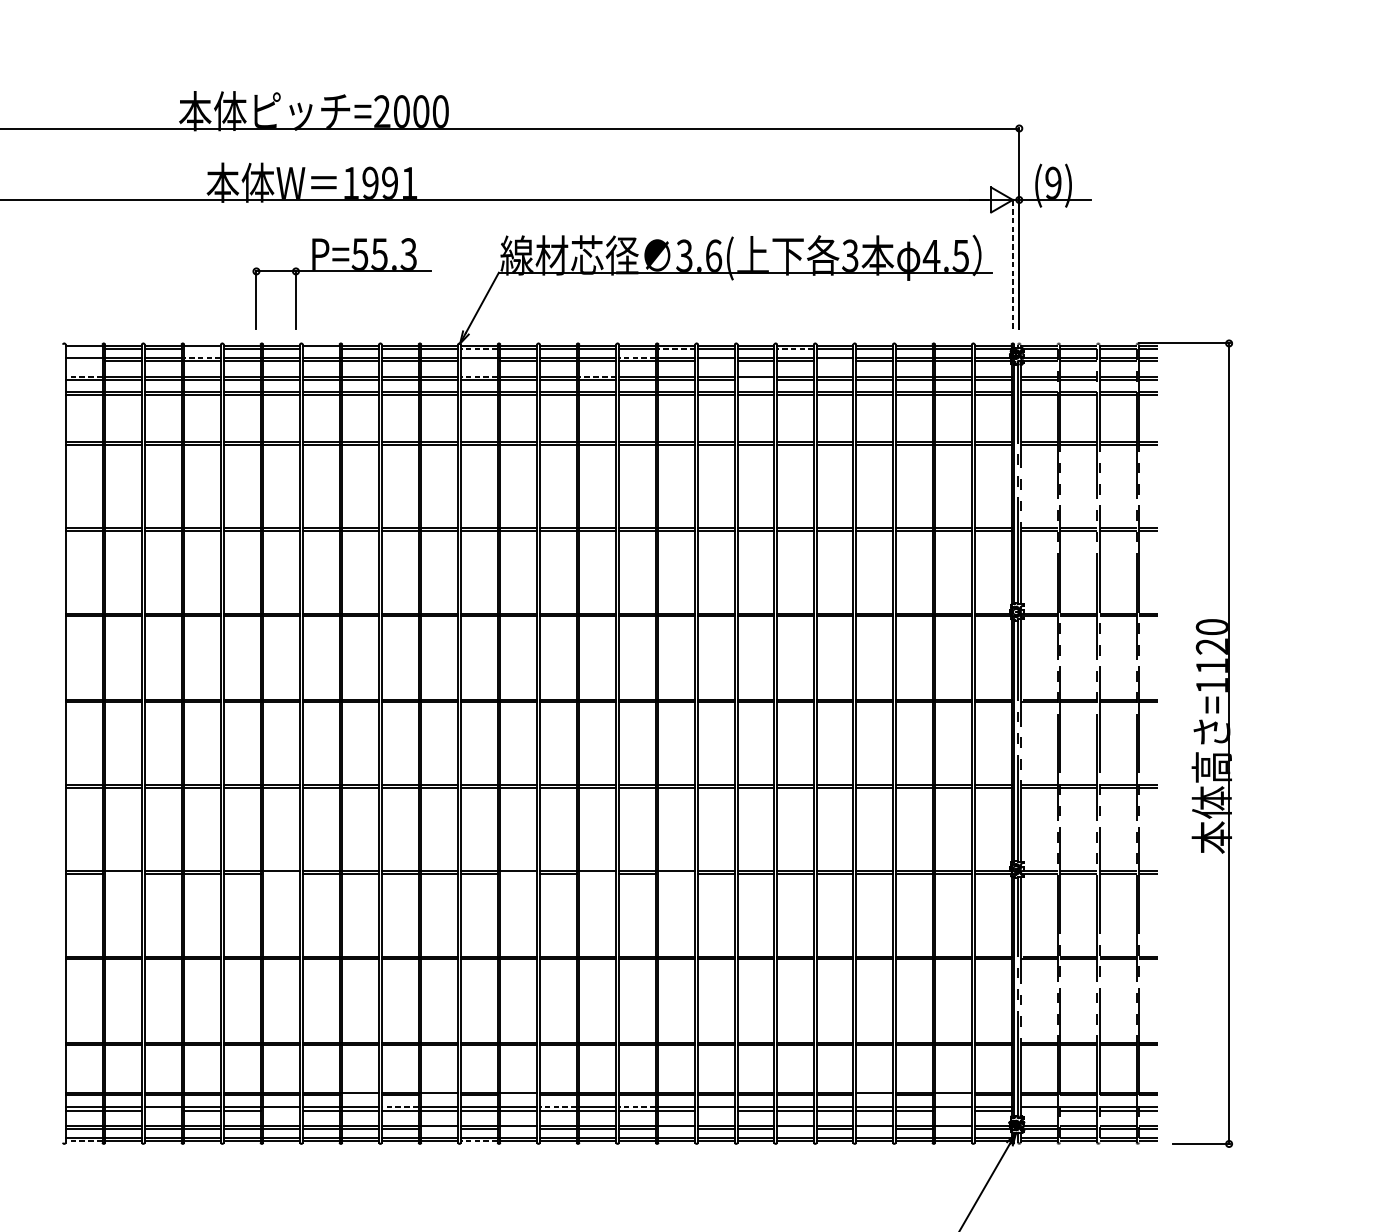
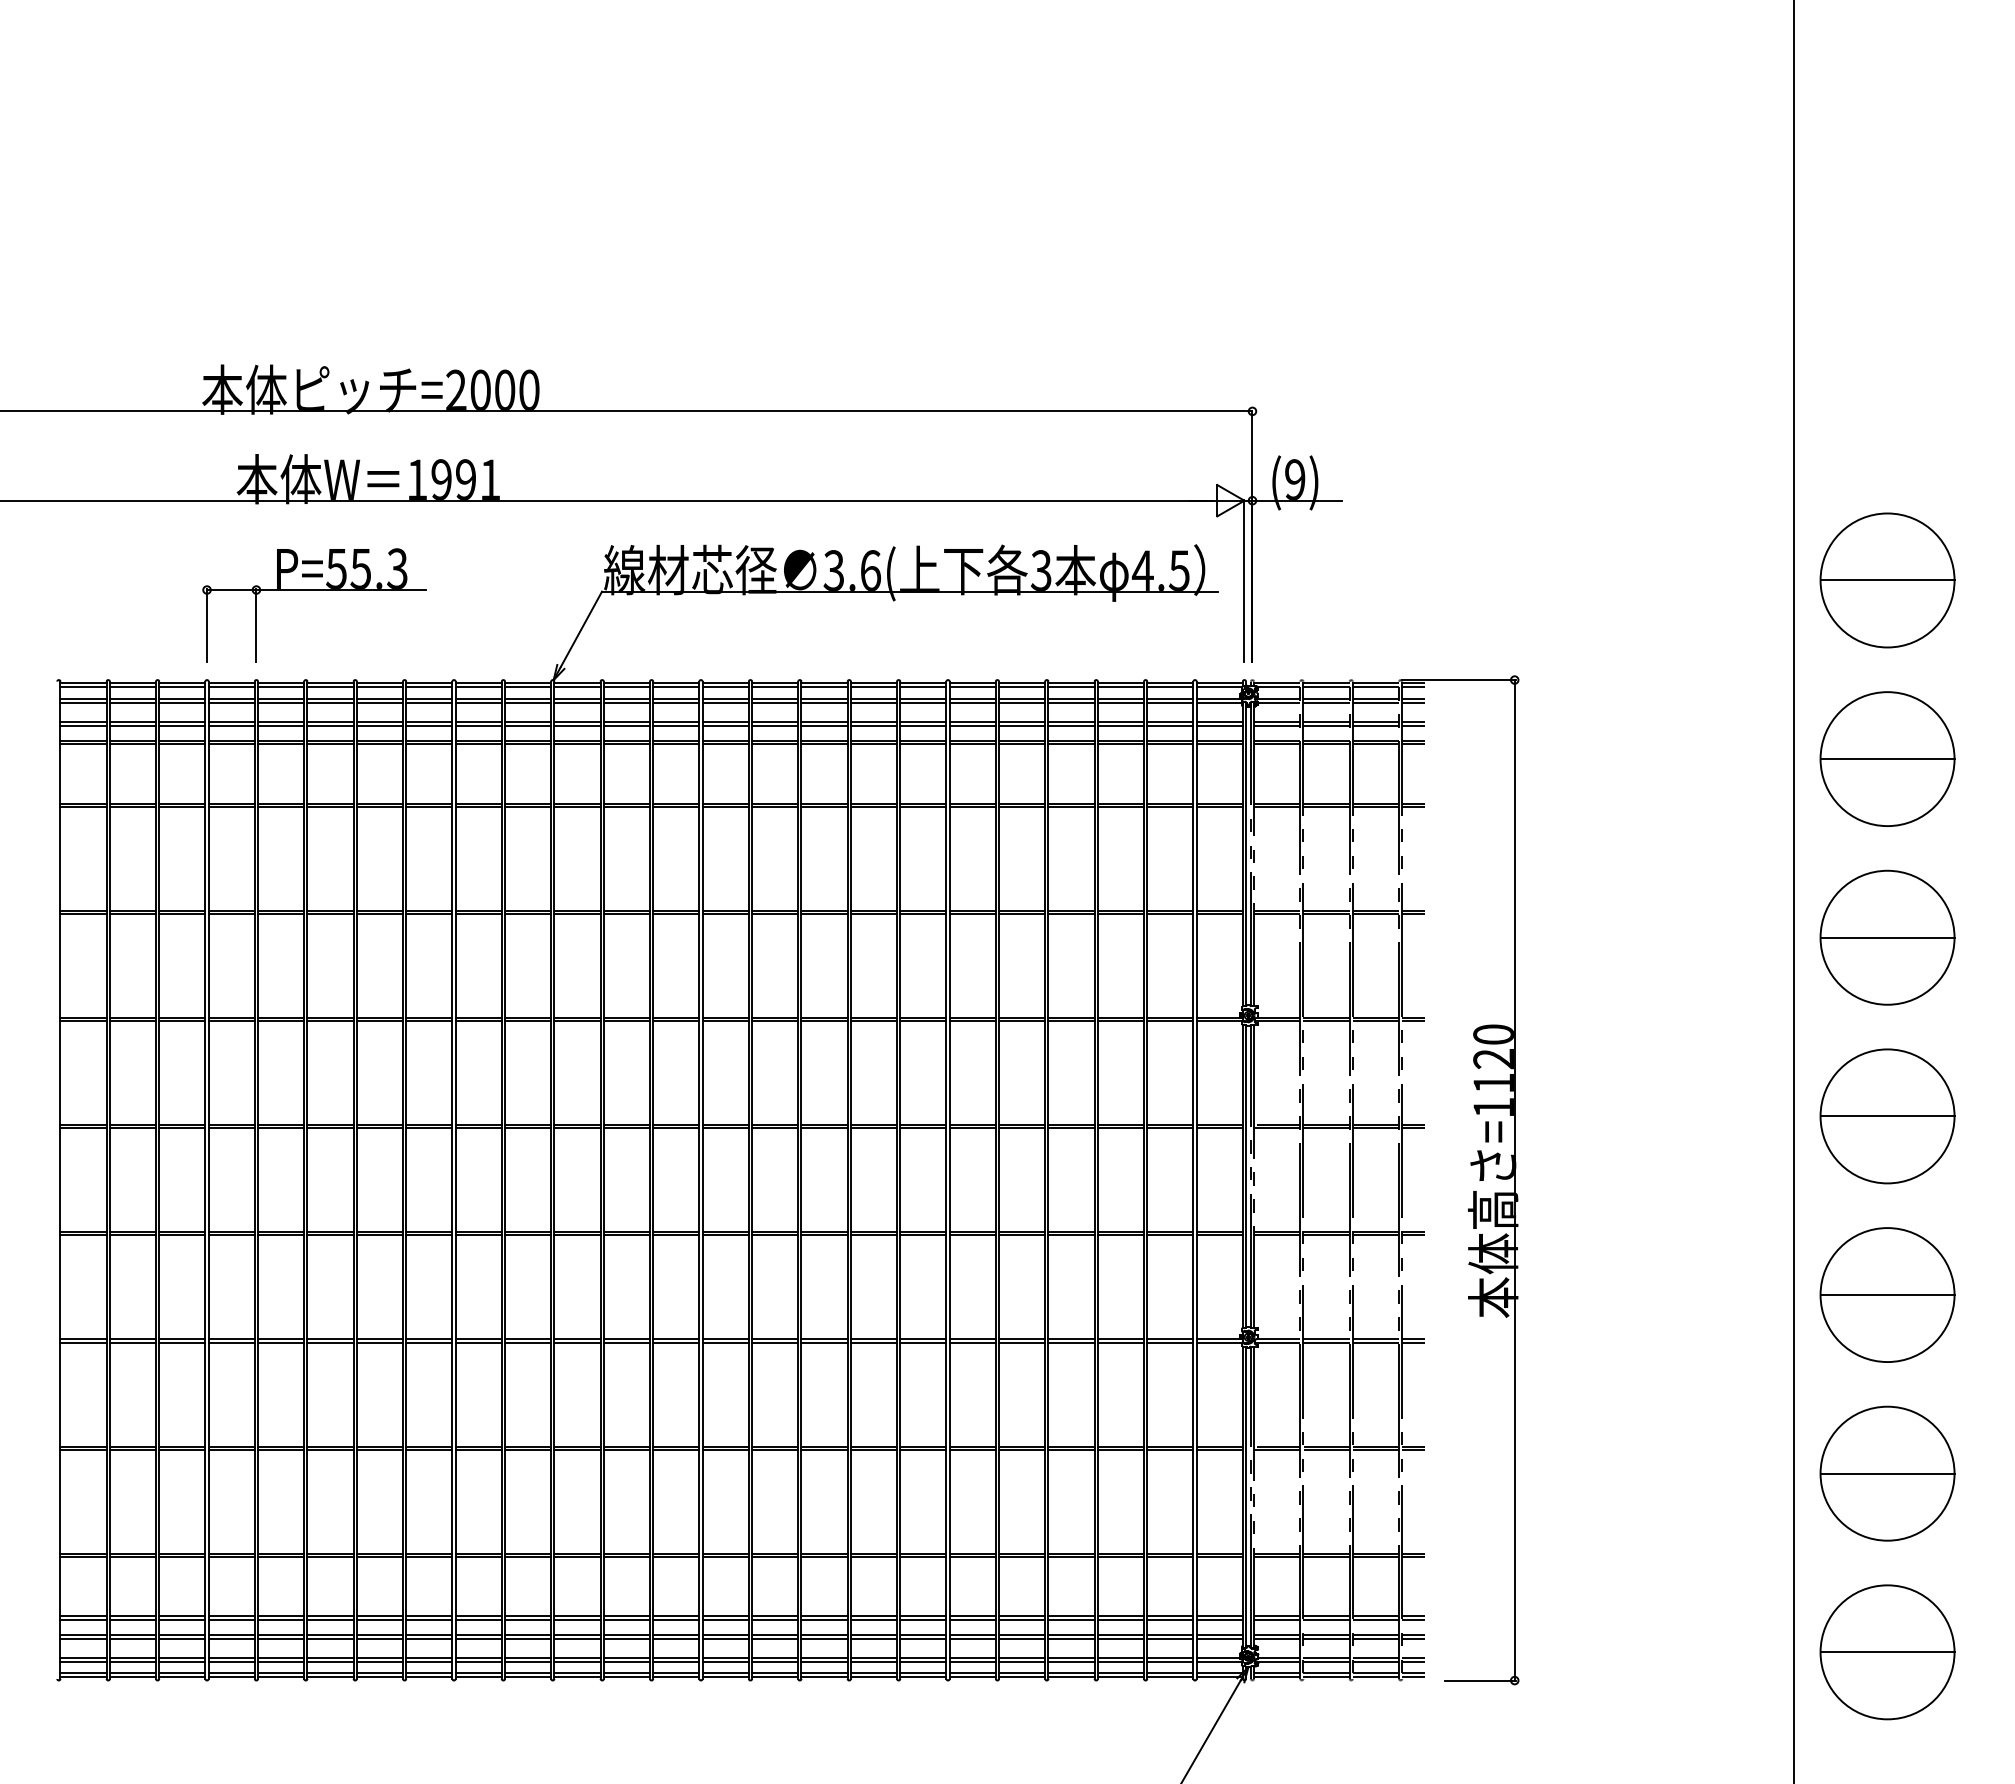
line: (1012, 263) -> (1244, 580), dashed -> solid
part: (342, 271) -> (314, 590), moved
line: (83, 349) -> (83, 687), added
line: (202, 349) -> (231, 687), added
line: (320, 349) -> (379, 687), added
line: (479, 349) -> (577, 687), dashed -> solid
line: (676, 349) -> (824, 687), dashed -> solid
line: (795, 349) -> (972, 687), dashed -> solid
line: (202, 358) -> (231, 698), dashed -> solid
line: (636, 358) -> (774, 698), dashed -> solid
line: (83, 361) -> (83, 702), added
line: (479, 361) -> (577, 702), added
line: (716, 361) -> (873, 702), added
line: (835, 361) -> (1022, 702), added
line: (83, 376) -> (83, 721), dashed -> solid
line: (479, 376) -> (577, 721), dashed -> solid
line: (597, 376) -> (725, 721), dashed -> solid
line: (756, 379) -> (923, 725), added
line: (123, 873) -> (132, 1342), added
line: (281, 873) -> (330, 1342), added
line: (518, 873) -> (626, 1342), added
line: (597, 873) -> (725, 1342), added
line: (676, 873) -> (824, 1342), added
line: (360, 1095) -> (429, 1619), added
line: (440, 1095) -> (528, 1619), added
line: (518, 1095) -> (626, 1619), added
line: (874, 1095) -> (1071, 1619), added
line: (953, 1095) -> (1170, 1619), added
line: (400, 1107) -> (478, 1634), dashed -> solid
line: (557, 1107) -> (675, 1634), dashed -> solid
line: (636, 1107) -> (774, 1634), dashed -> solid
line: (163, 1110) -> (182, 1638), added
line: (281, 1110) -> (330, 1638), added
line: (716, 1110) -> (873, 1638), added
line: (953, 1110) -> (1170, 1638), added
line: (1039, 1110) -> (1277, 1638), added
line: (440, 1129) -> (528, 1662), added
line: (518, 1129) -> (626, 1662), added
line: (676, 1129) -> (824, 1662), added
line: (795, 1129) -> (972, 1662), added
line: (874, 1129) -> (1071, 1662), added
line: (953, 1129) -> (1170, 1662), added
line: (83, 1141) -> (83, 1677), dashed -> solid
line: (479, 1141) -> (577, 1677), dashed -> solid

